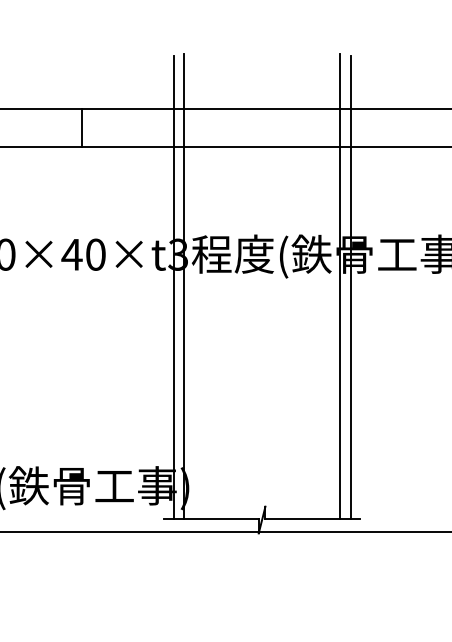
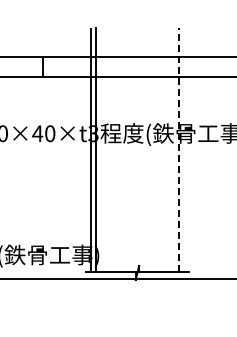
line: (340, 284) -> (178, 149), solid -> dashed
line: (349, 286) -> (183, 150), removed

